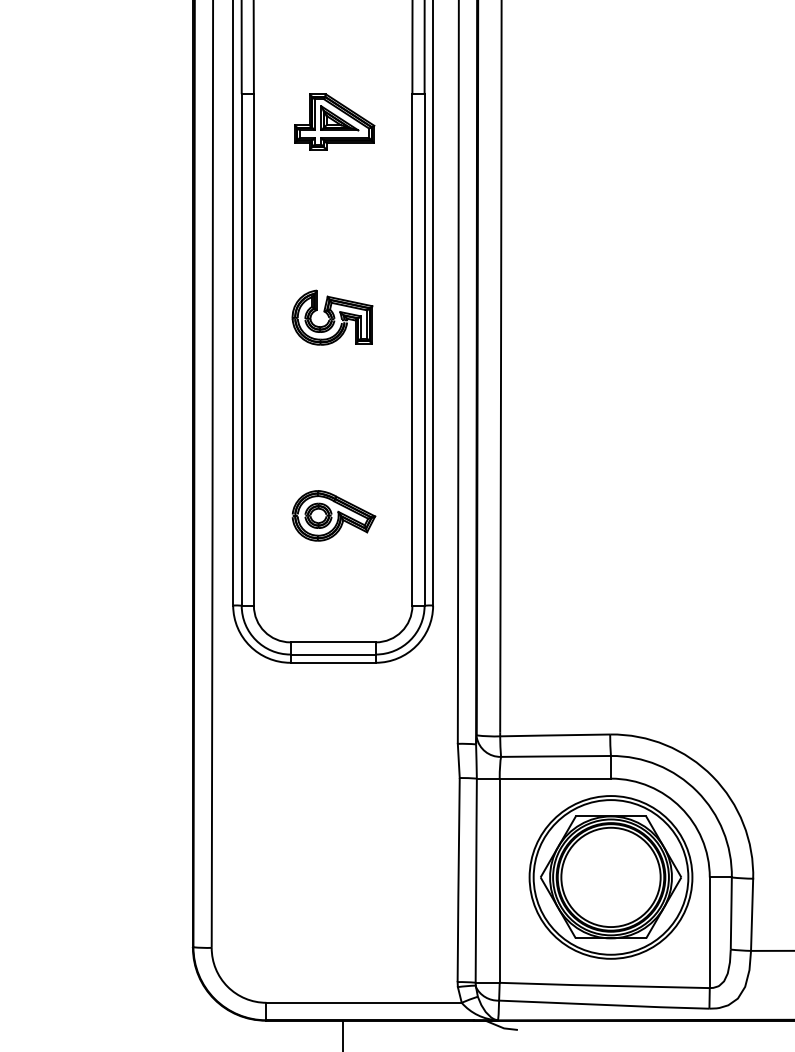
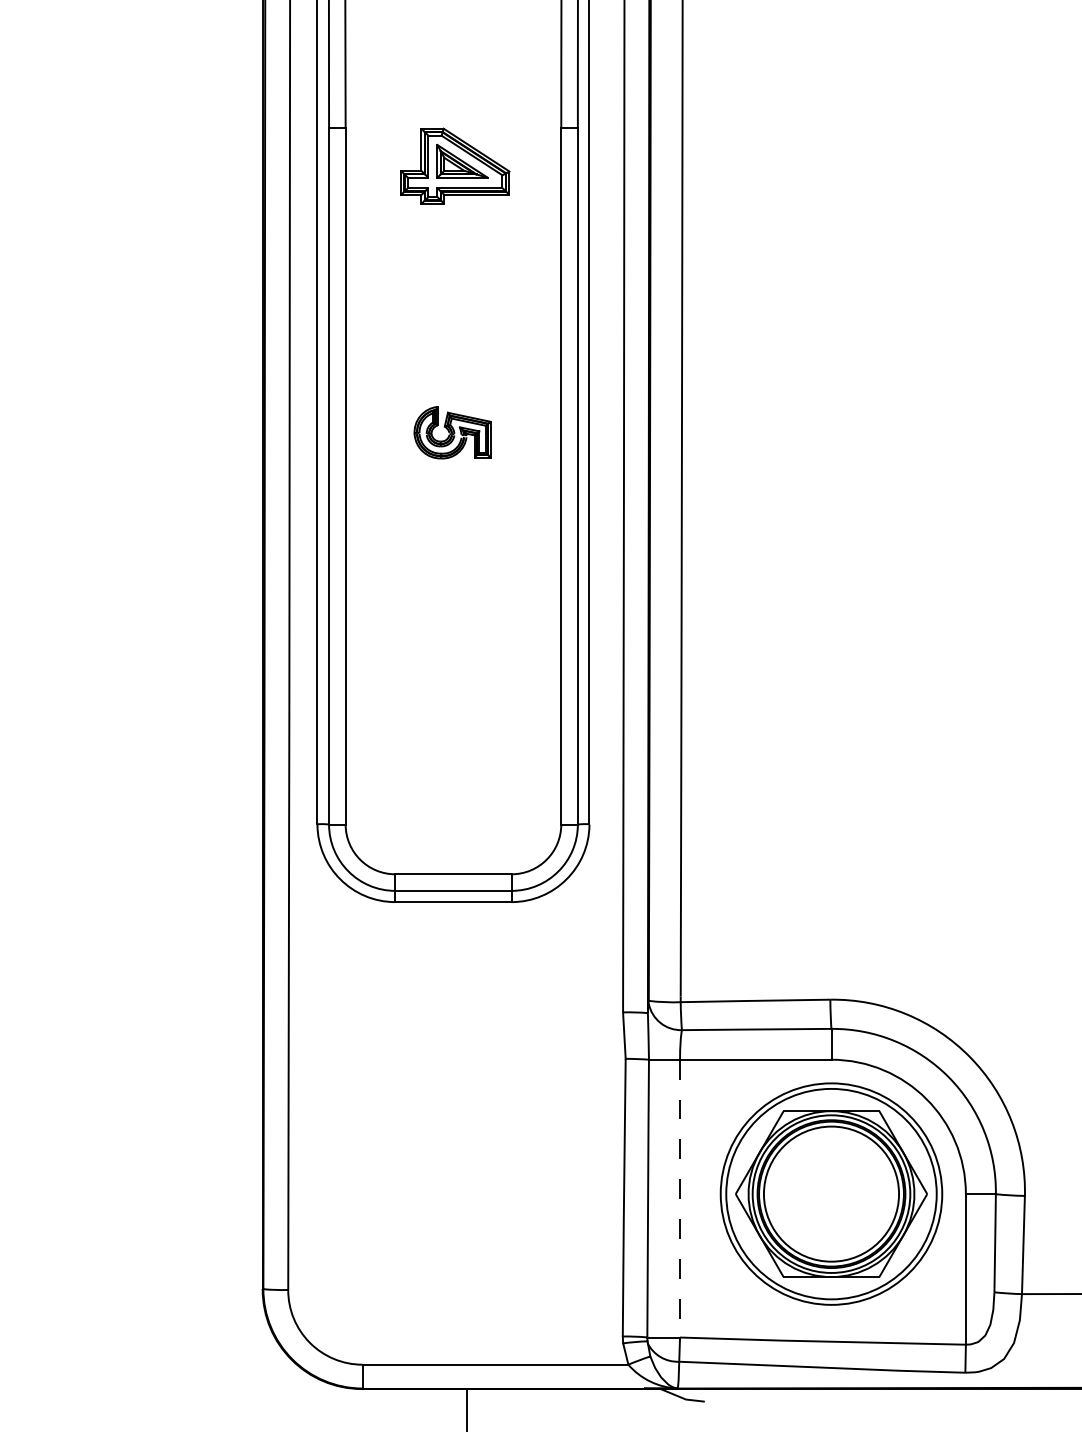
part: (332, 317) -> (452, 432), size x0.7
part: (333, 515) -> (454, 701), removed
line: (500, 880) -> (680, 1198), solid -> dashed

